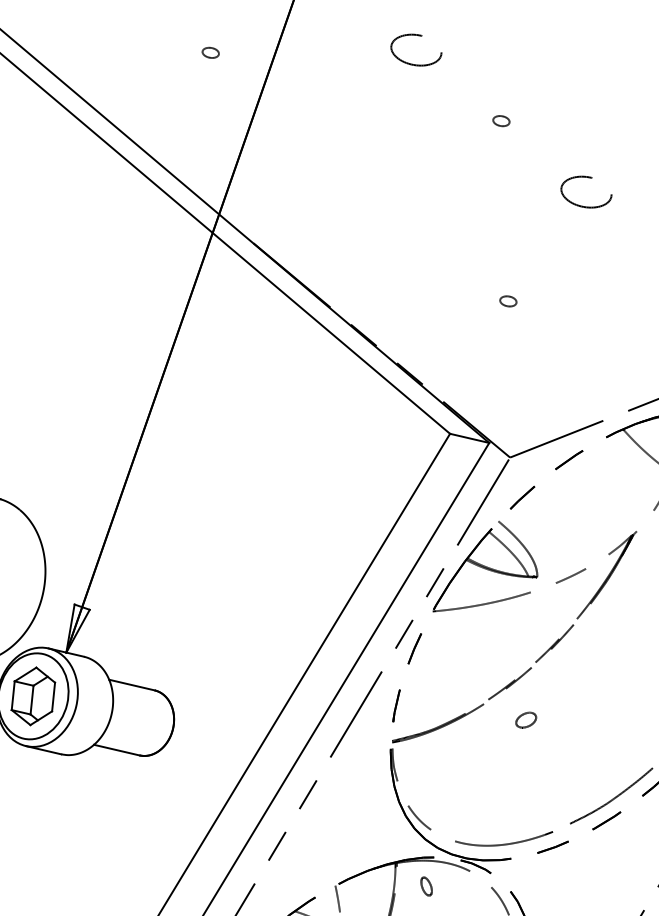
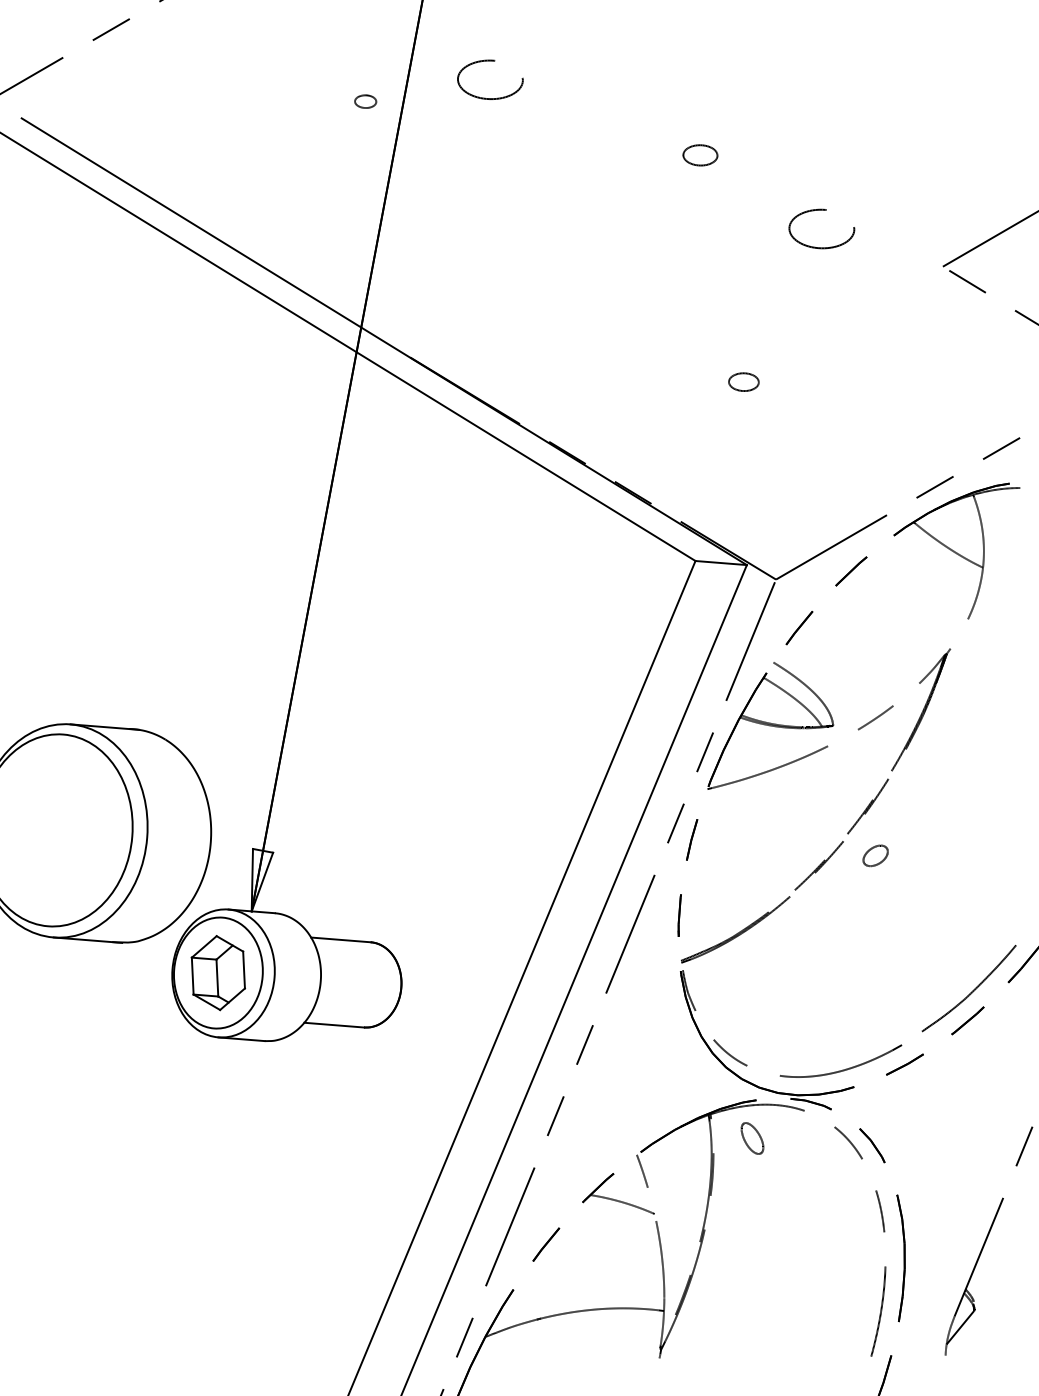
part: (418, 35) -> (490, 61), moved
part: (210, 52) -> (365, 101), moved
part: (501, 121) -> (700, 155), size x1.6
part: (508, 301) -> (743, 382), size x1.4
part: (526, 719) -> (875, 855), moved
part: (426, 886) -> (752, 1138), size x1.4

